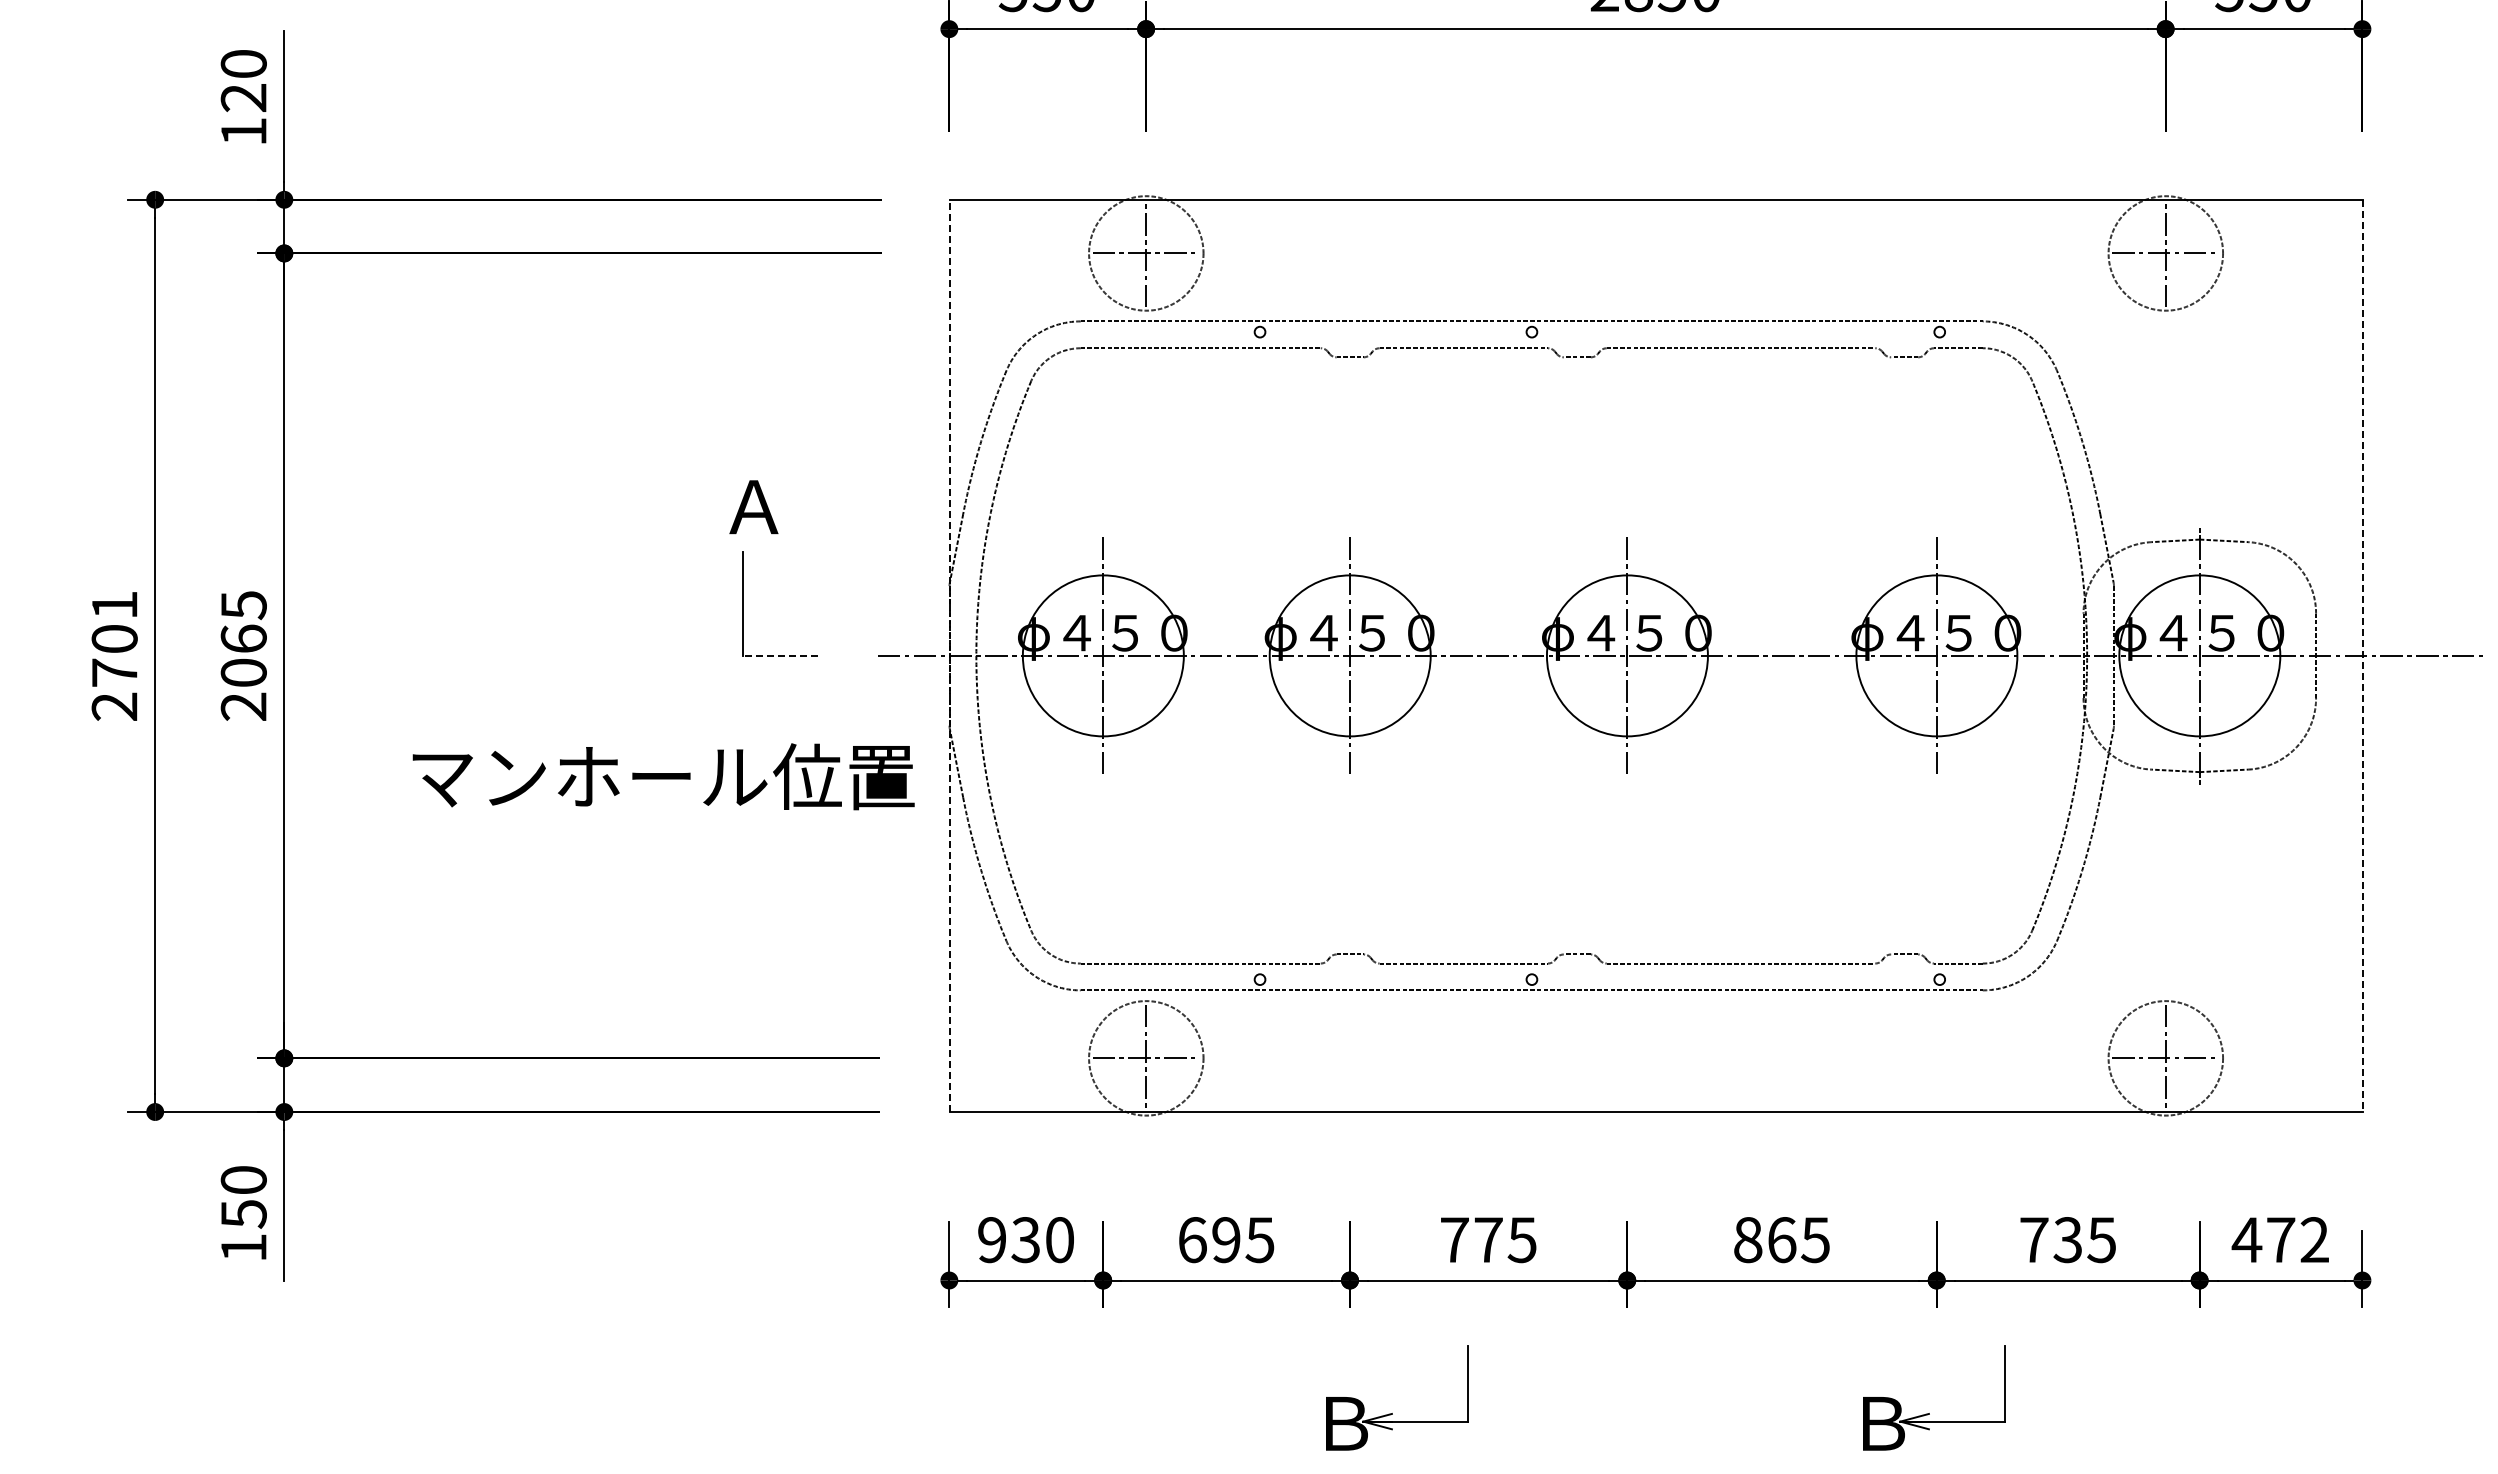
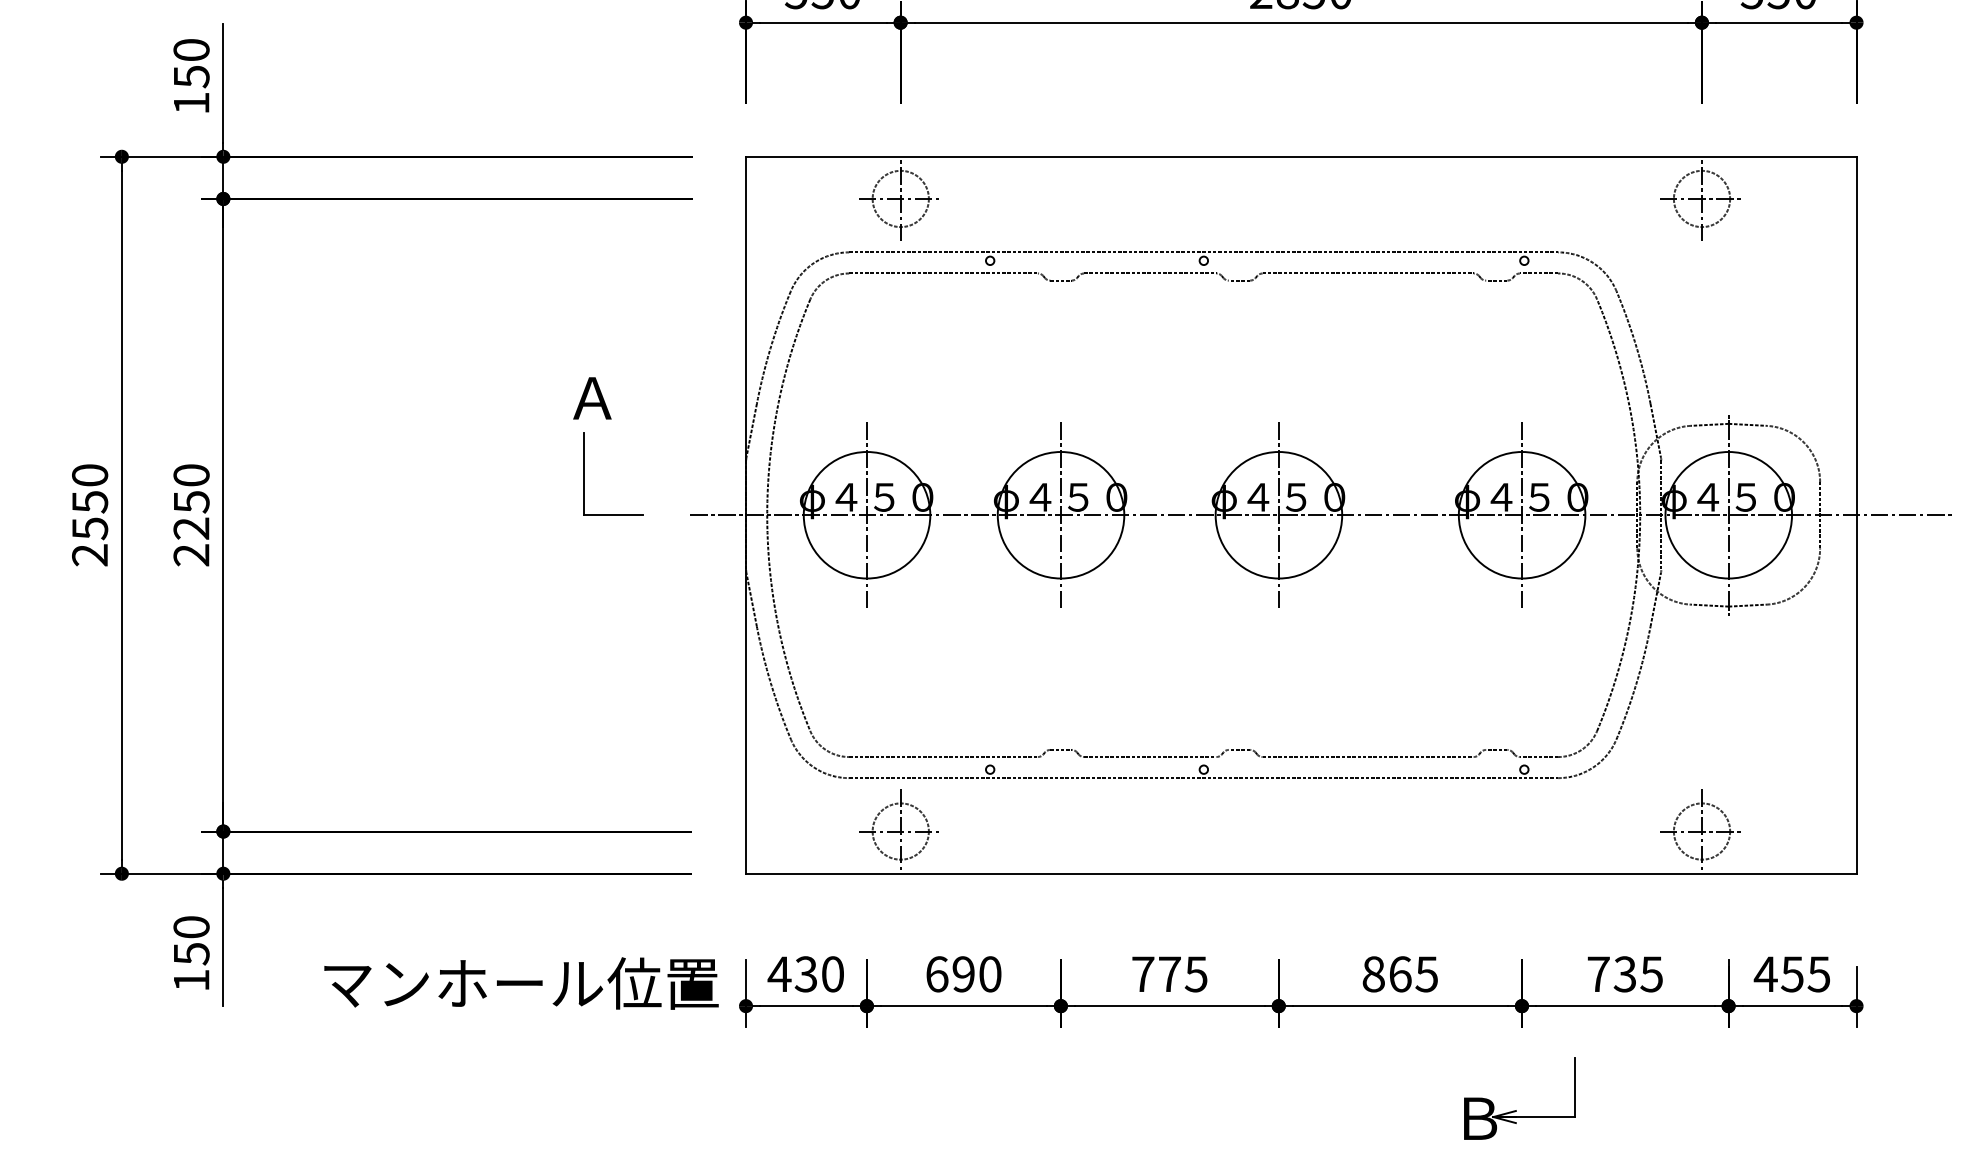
text: (243, 98) -> (191, 77), 120 -> 150
circle: (1146, 253) -> (900, 199), size x0.62
circle: (2165, 253) -> (1701, 199), size x0.62
text: (114, 639) -> (89, 502), 2701 -> 2550
text: (243, 639) -> (191, 502), 2065 -> 2250
line: (780, 655) -> (613, 514), dashed -> solid
line: (949, 655) -> (746, 514), dashed -> solid
line: (2362, 656) -> (1856, 515), dashed -> solid
text: (663, 776) -> (521, 983), moved
circle: (1146, 1058) -> (900, 831), size x0.62
circle: (2165, 1058) -> (1701, 831), size x0.62
text: (991, 1240) -> (779, 974), 930 -> 430
text: (1259, 1240) -> (989, 974), 695 -> 690
text: (2297, 1240) -> (1805, 974), 472 -> 455
part: (1392, 1413) -> (1094, 1110), removed

